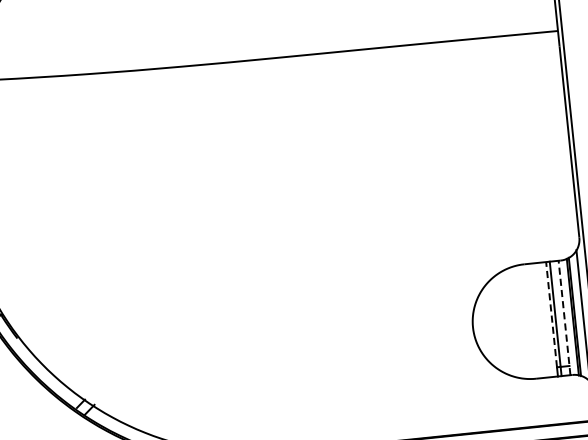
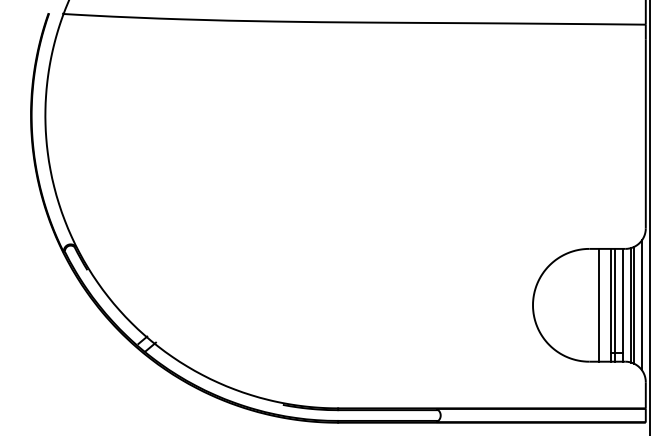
line: (551, 314) -> (610, 300), dashed -> solid
line: (564, 317) -> (623, 304), dashed -> solid
line: (539, 319) -> (598, 304), added

